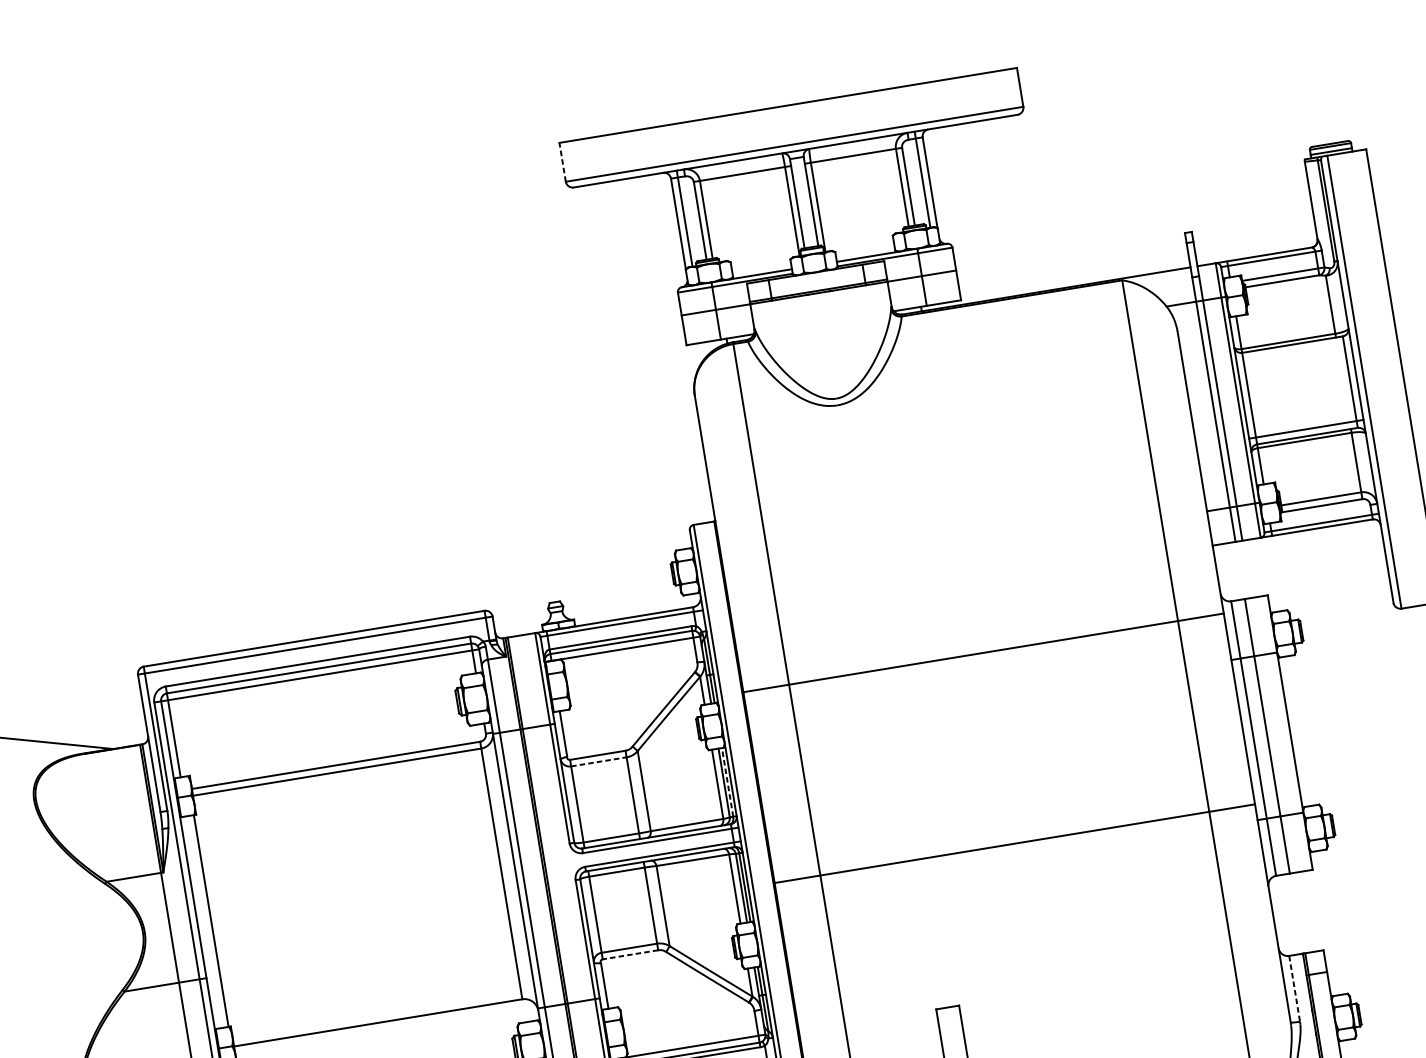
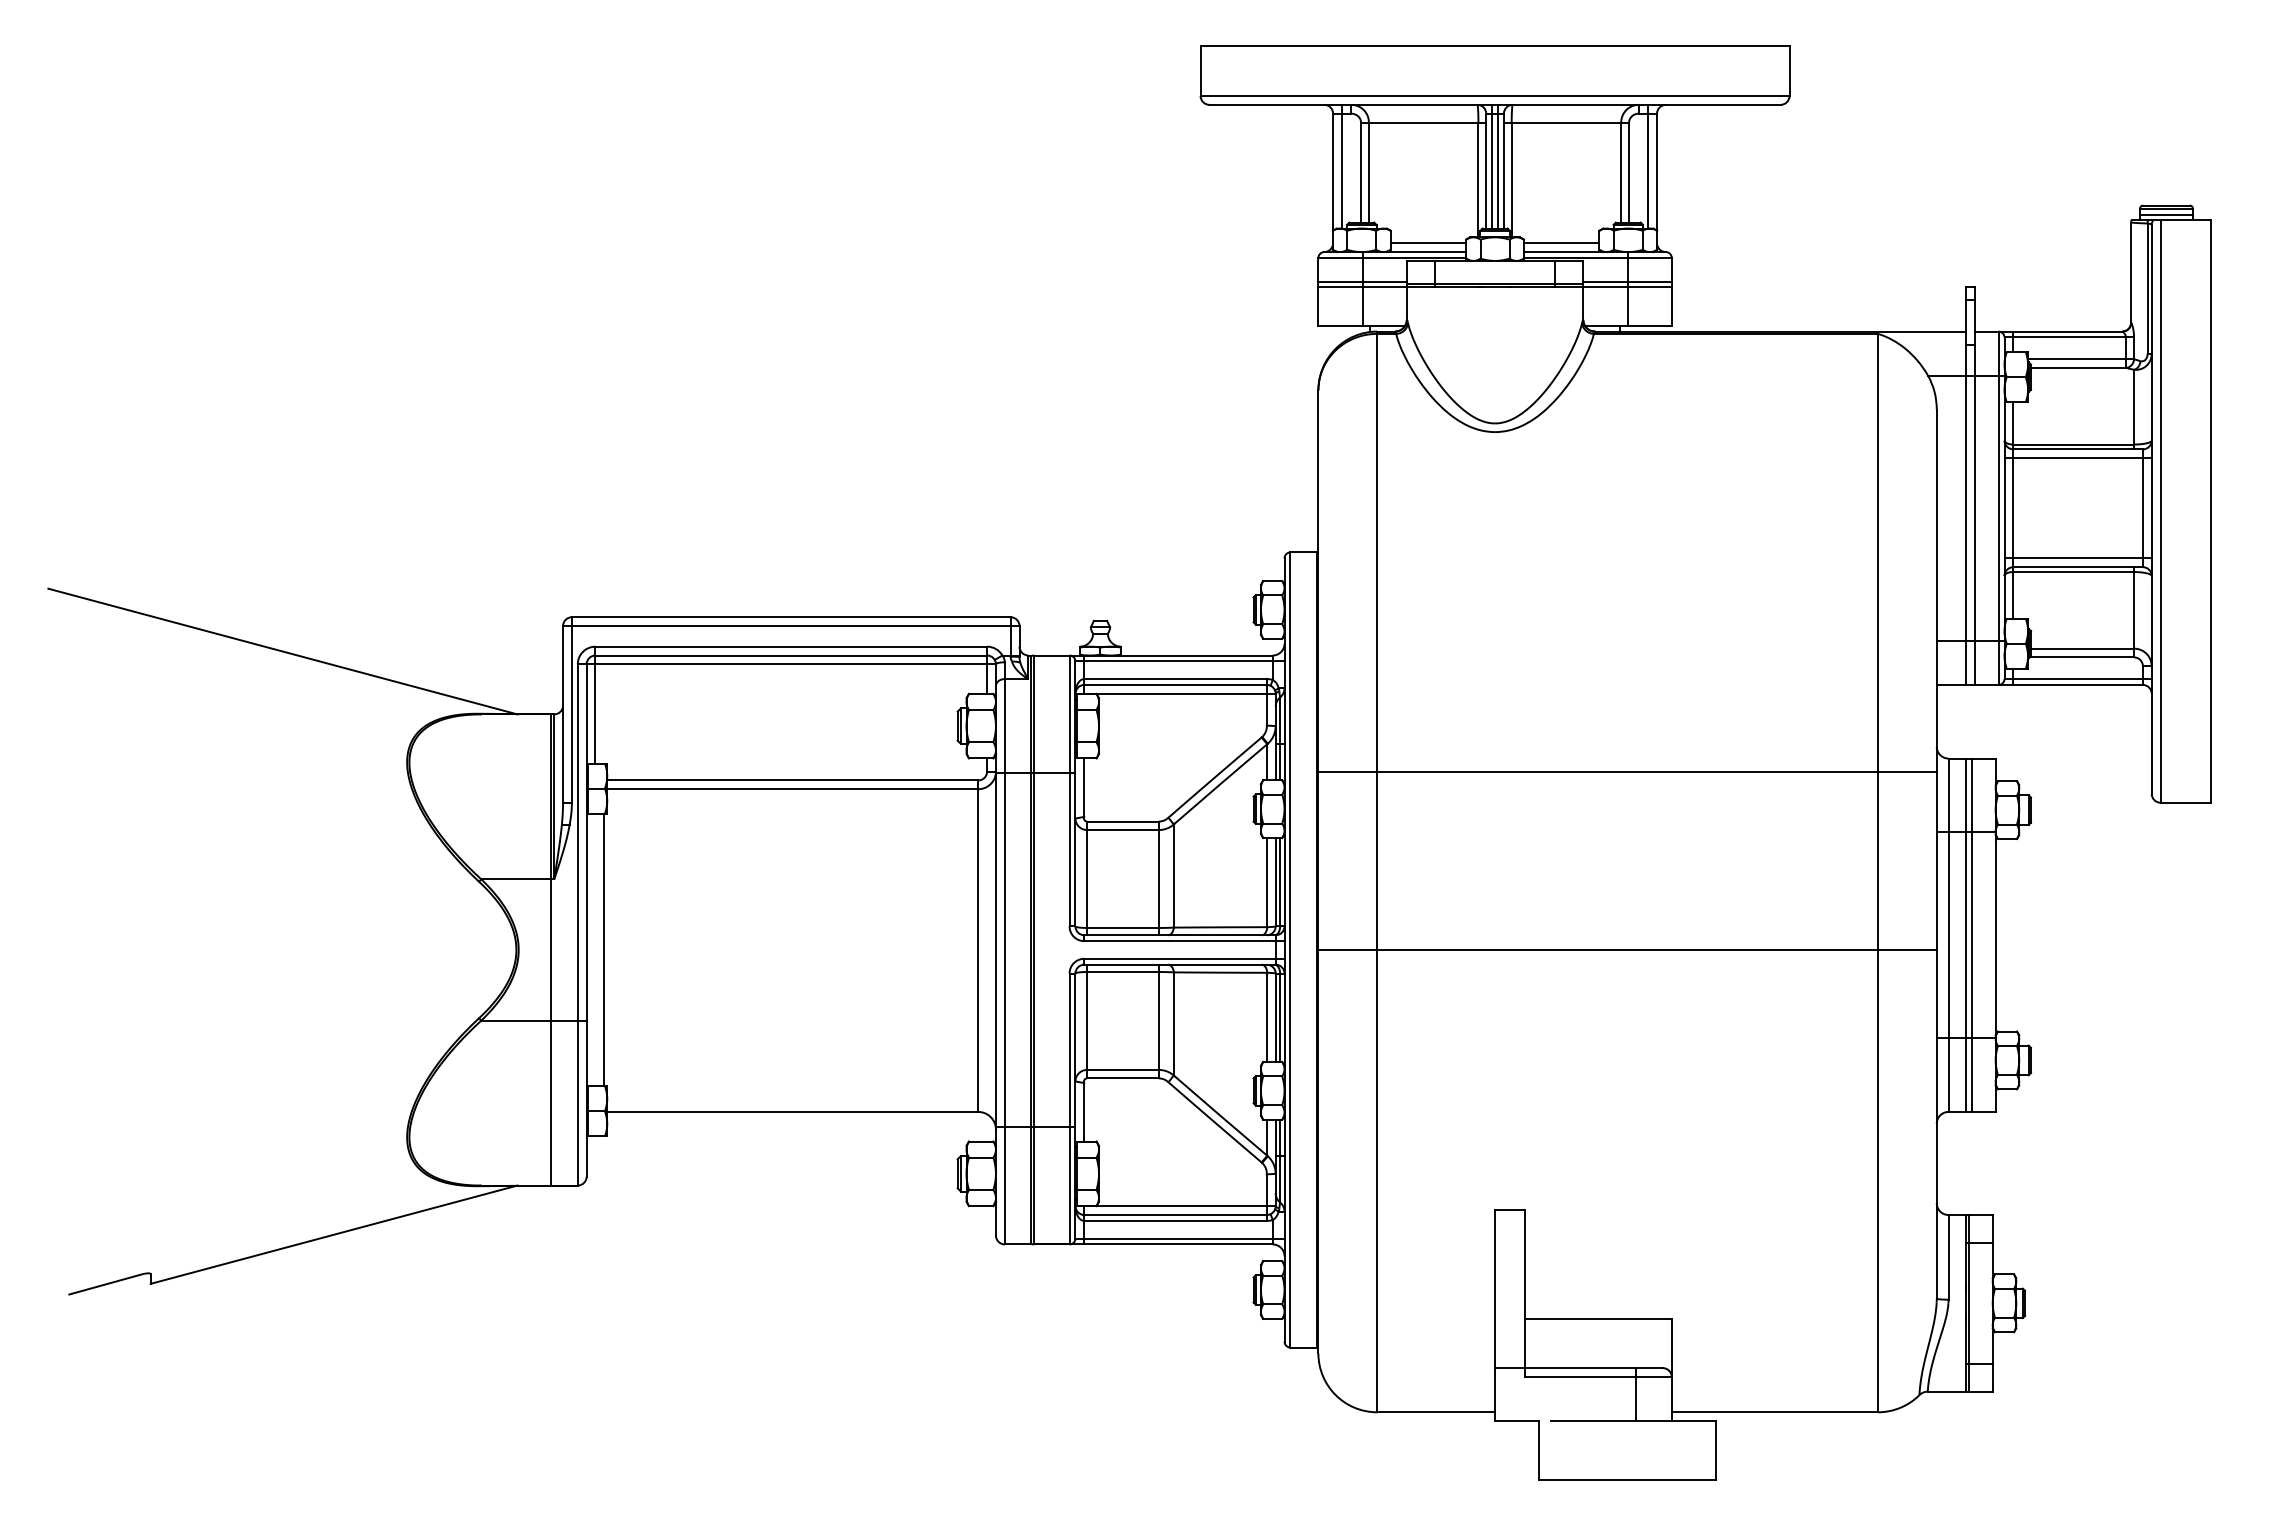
line: (562, 161) -> (1200, 70), dashed -> solid
line: (806, 198) -> (1498, 166), added
line: (801, 199) -> (1492, 166), added
line: (864, 250) -> (1561, 243), added
line: (761, 267) -> (1428, 243), added
line: (921, 271) -> (1627, 281), added
line: (715, 305) -> (1362, 281), added
line: (1293, 351) -> (2077, 458), added
line: (1272, 734) -> (1972, 934), added
line: (598, 762) -> (1122, 830), dashed -> solid
line: (727, 781) -> (1280, 881), dashed -> solid
line: (1014, 843) -> (1627, 949), moved
line: (630, 954) -> (1122, 1078), dashed -> solid
line: (1294, 988) -> (1948, 1257), dashed -> solid

